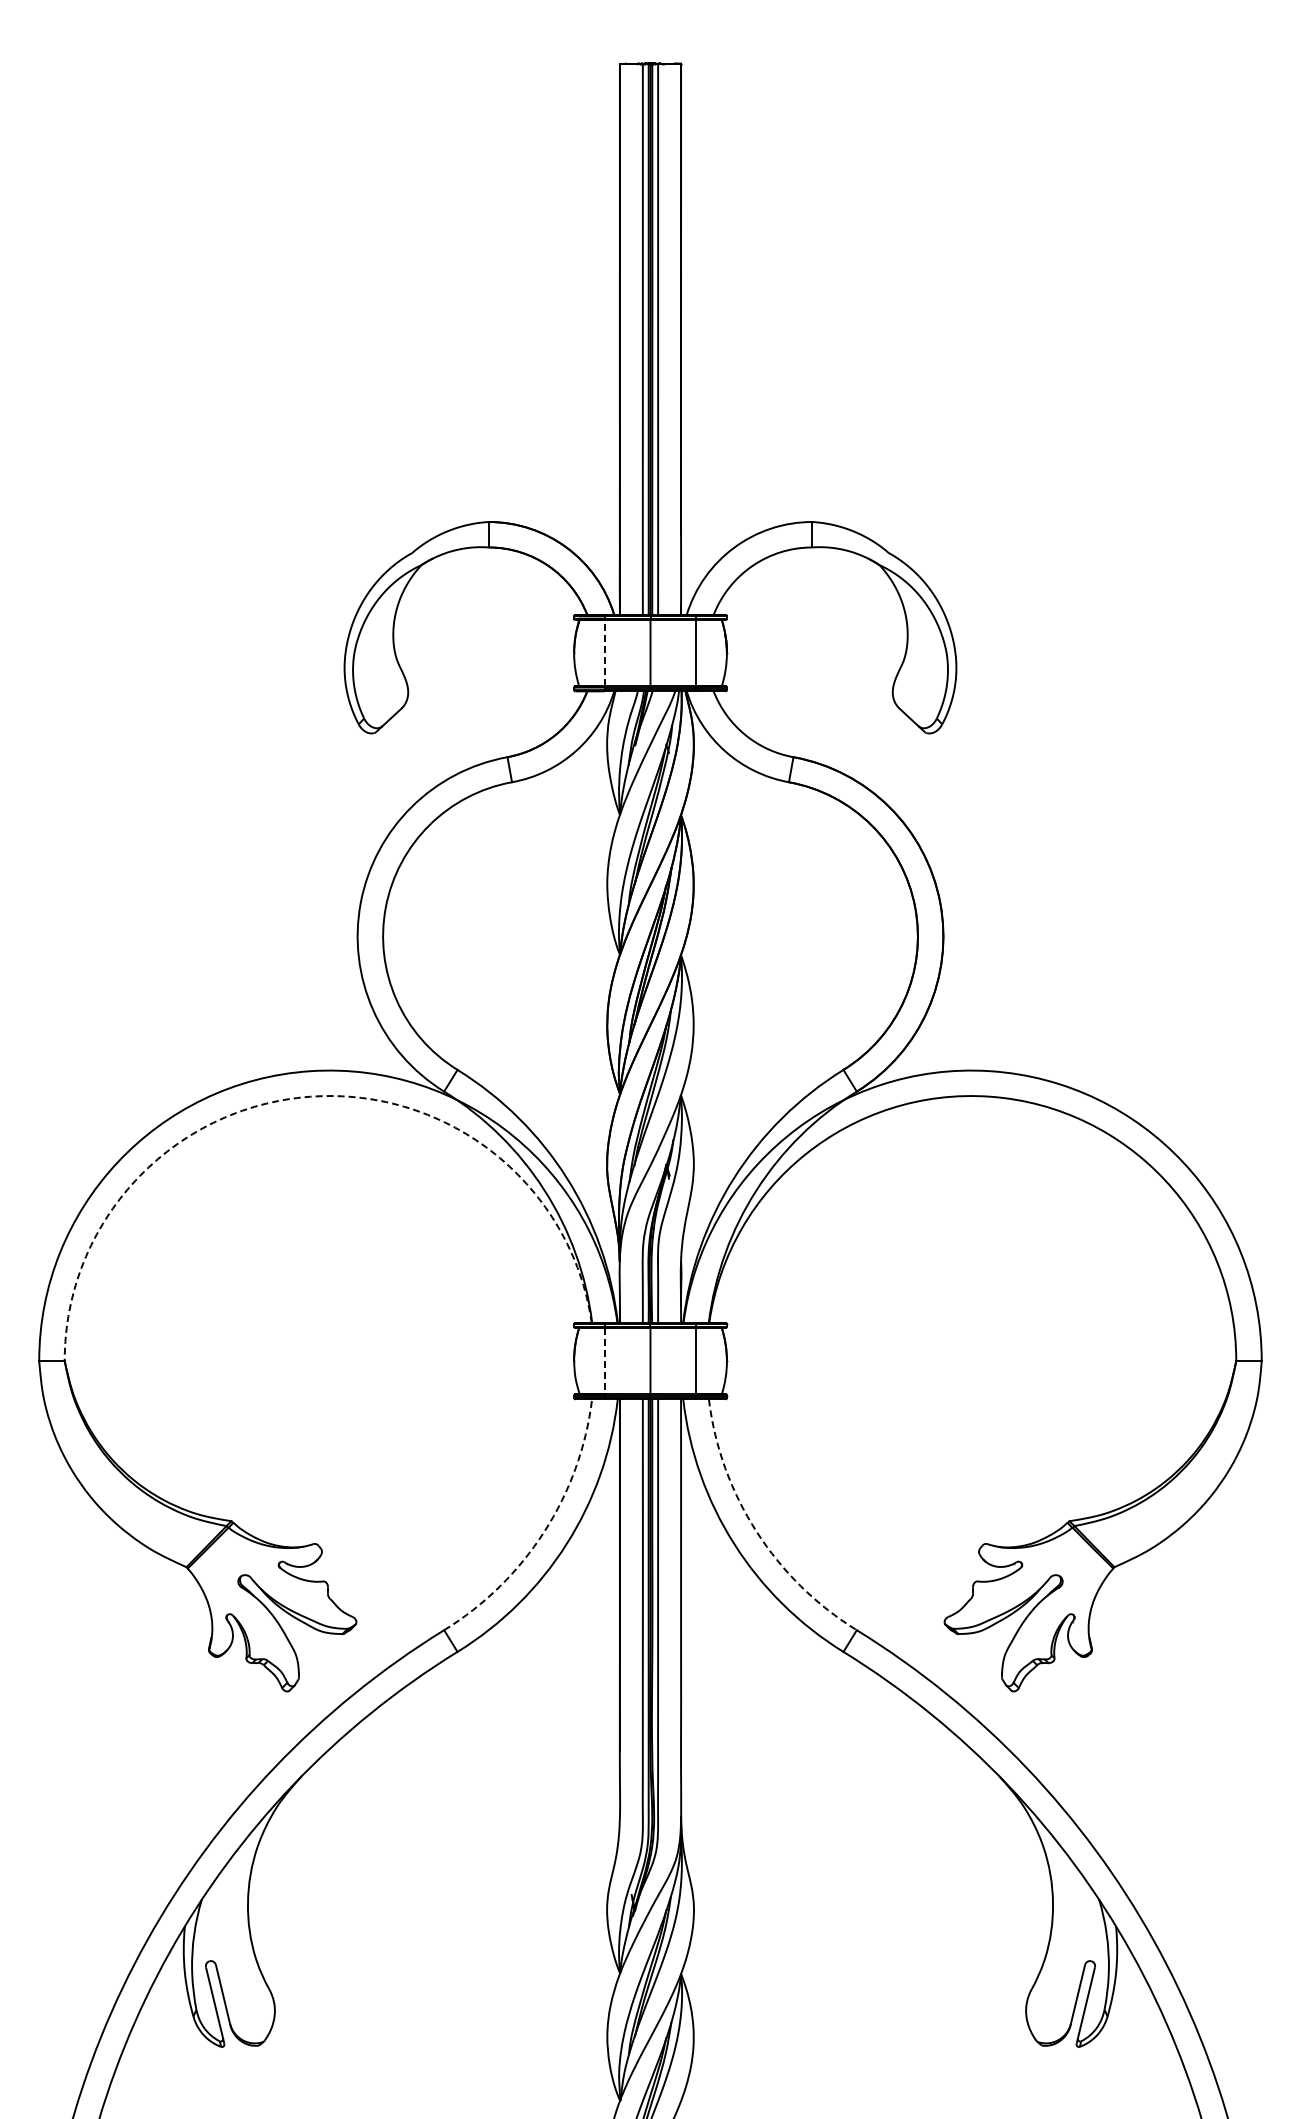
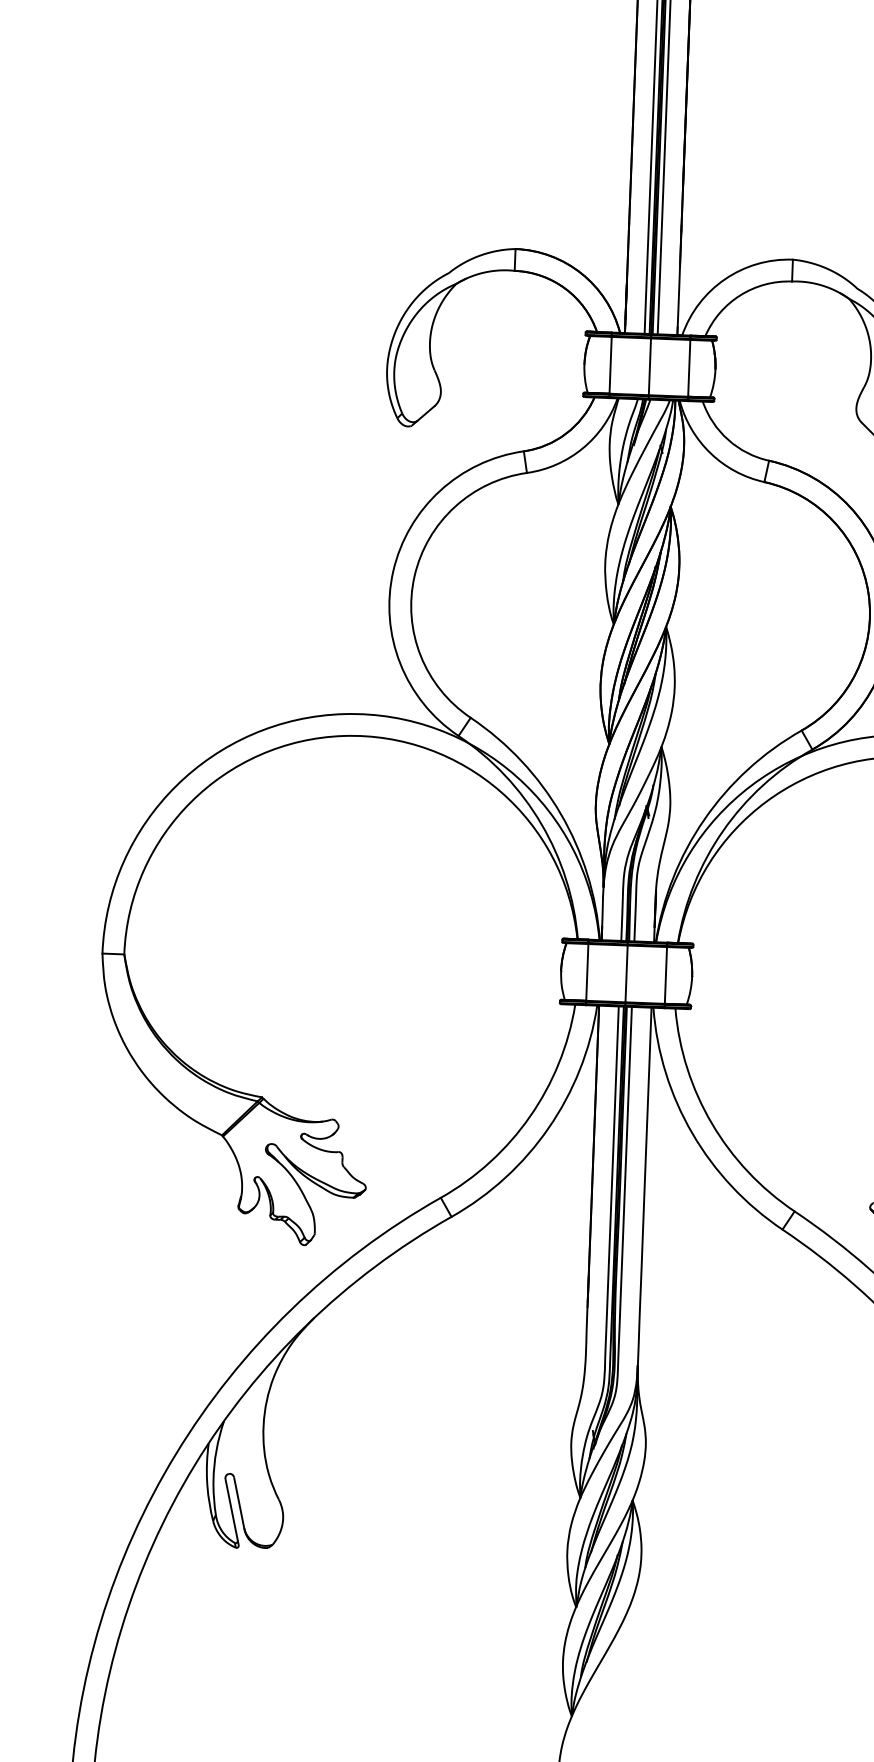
line: (604, 652) -> (610, 364), dashed -> solid
arc: (310, 1096) -> (343, 735), dashed -> solid
line: (604, 1361) -> (587, 972), dashed -> solid
arc: (544, 1531) -> (530, 1116), dashed -> solid
arc: (756, 1531) -> (711, 1123), dashed -> solid

